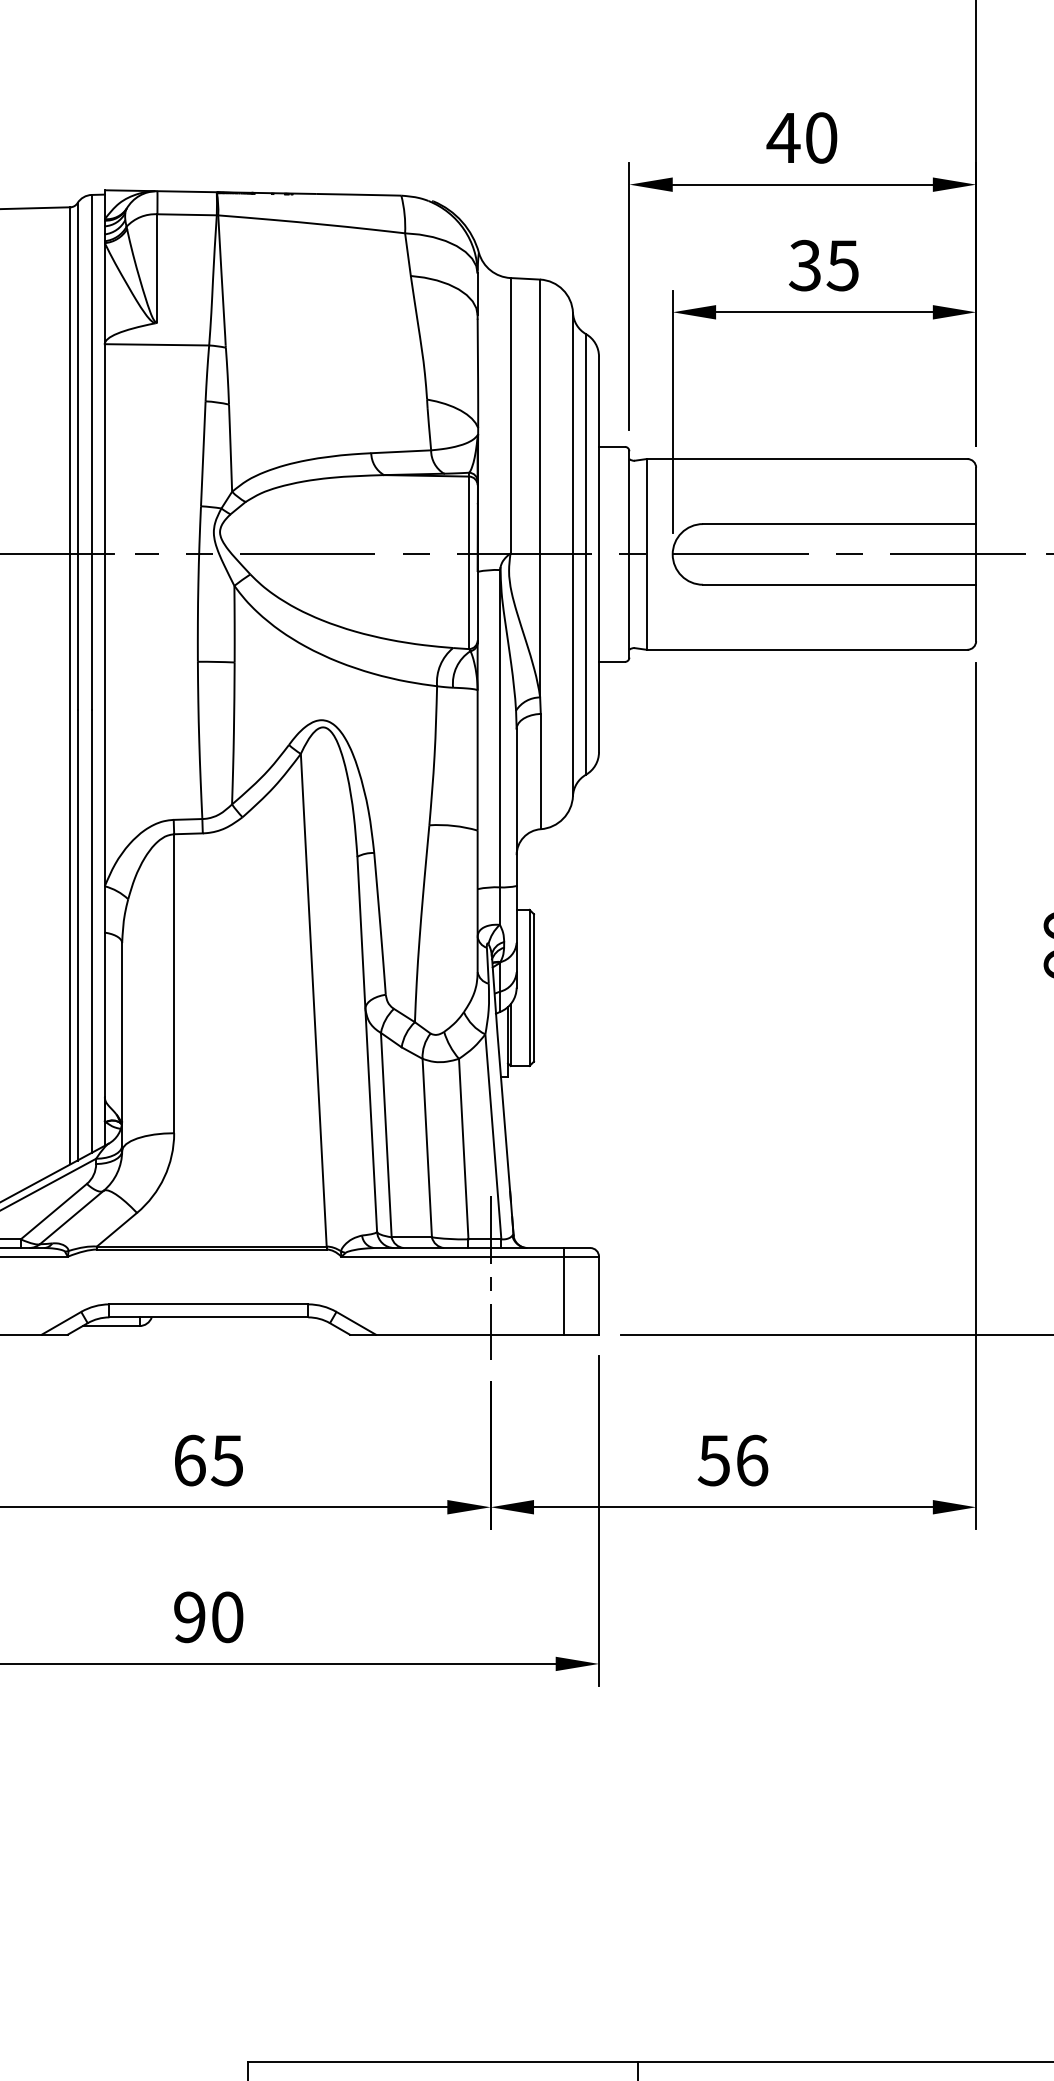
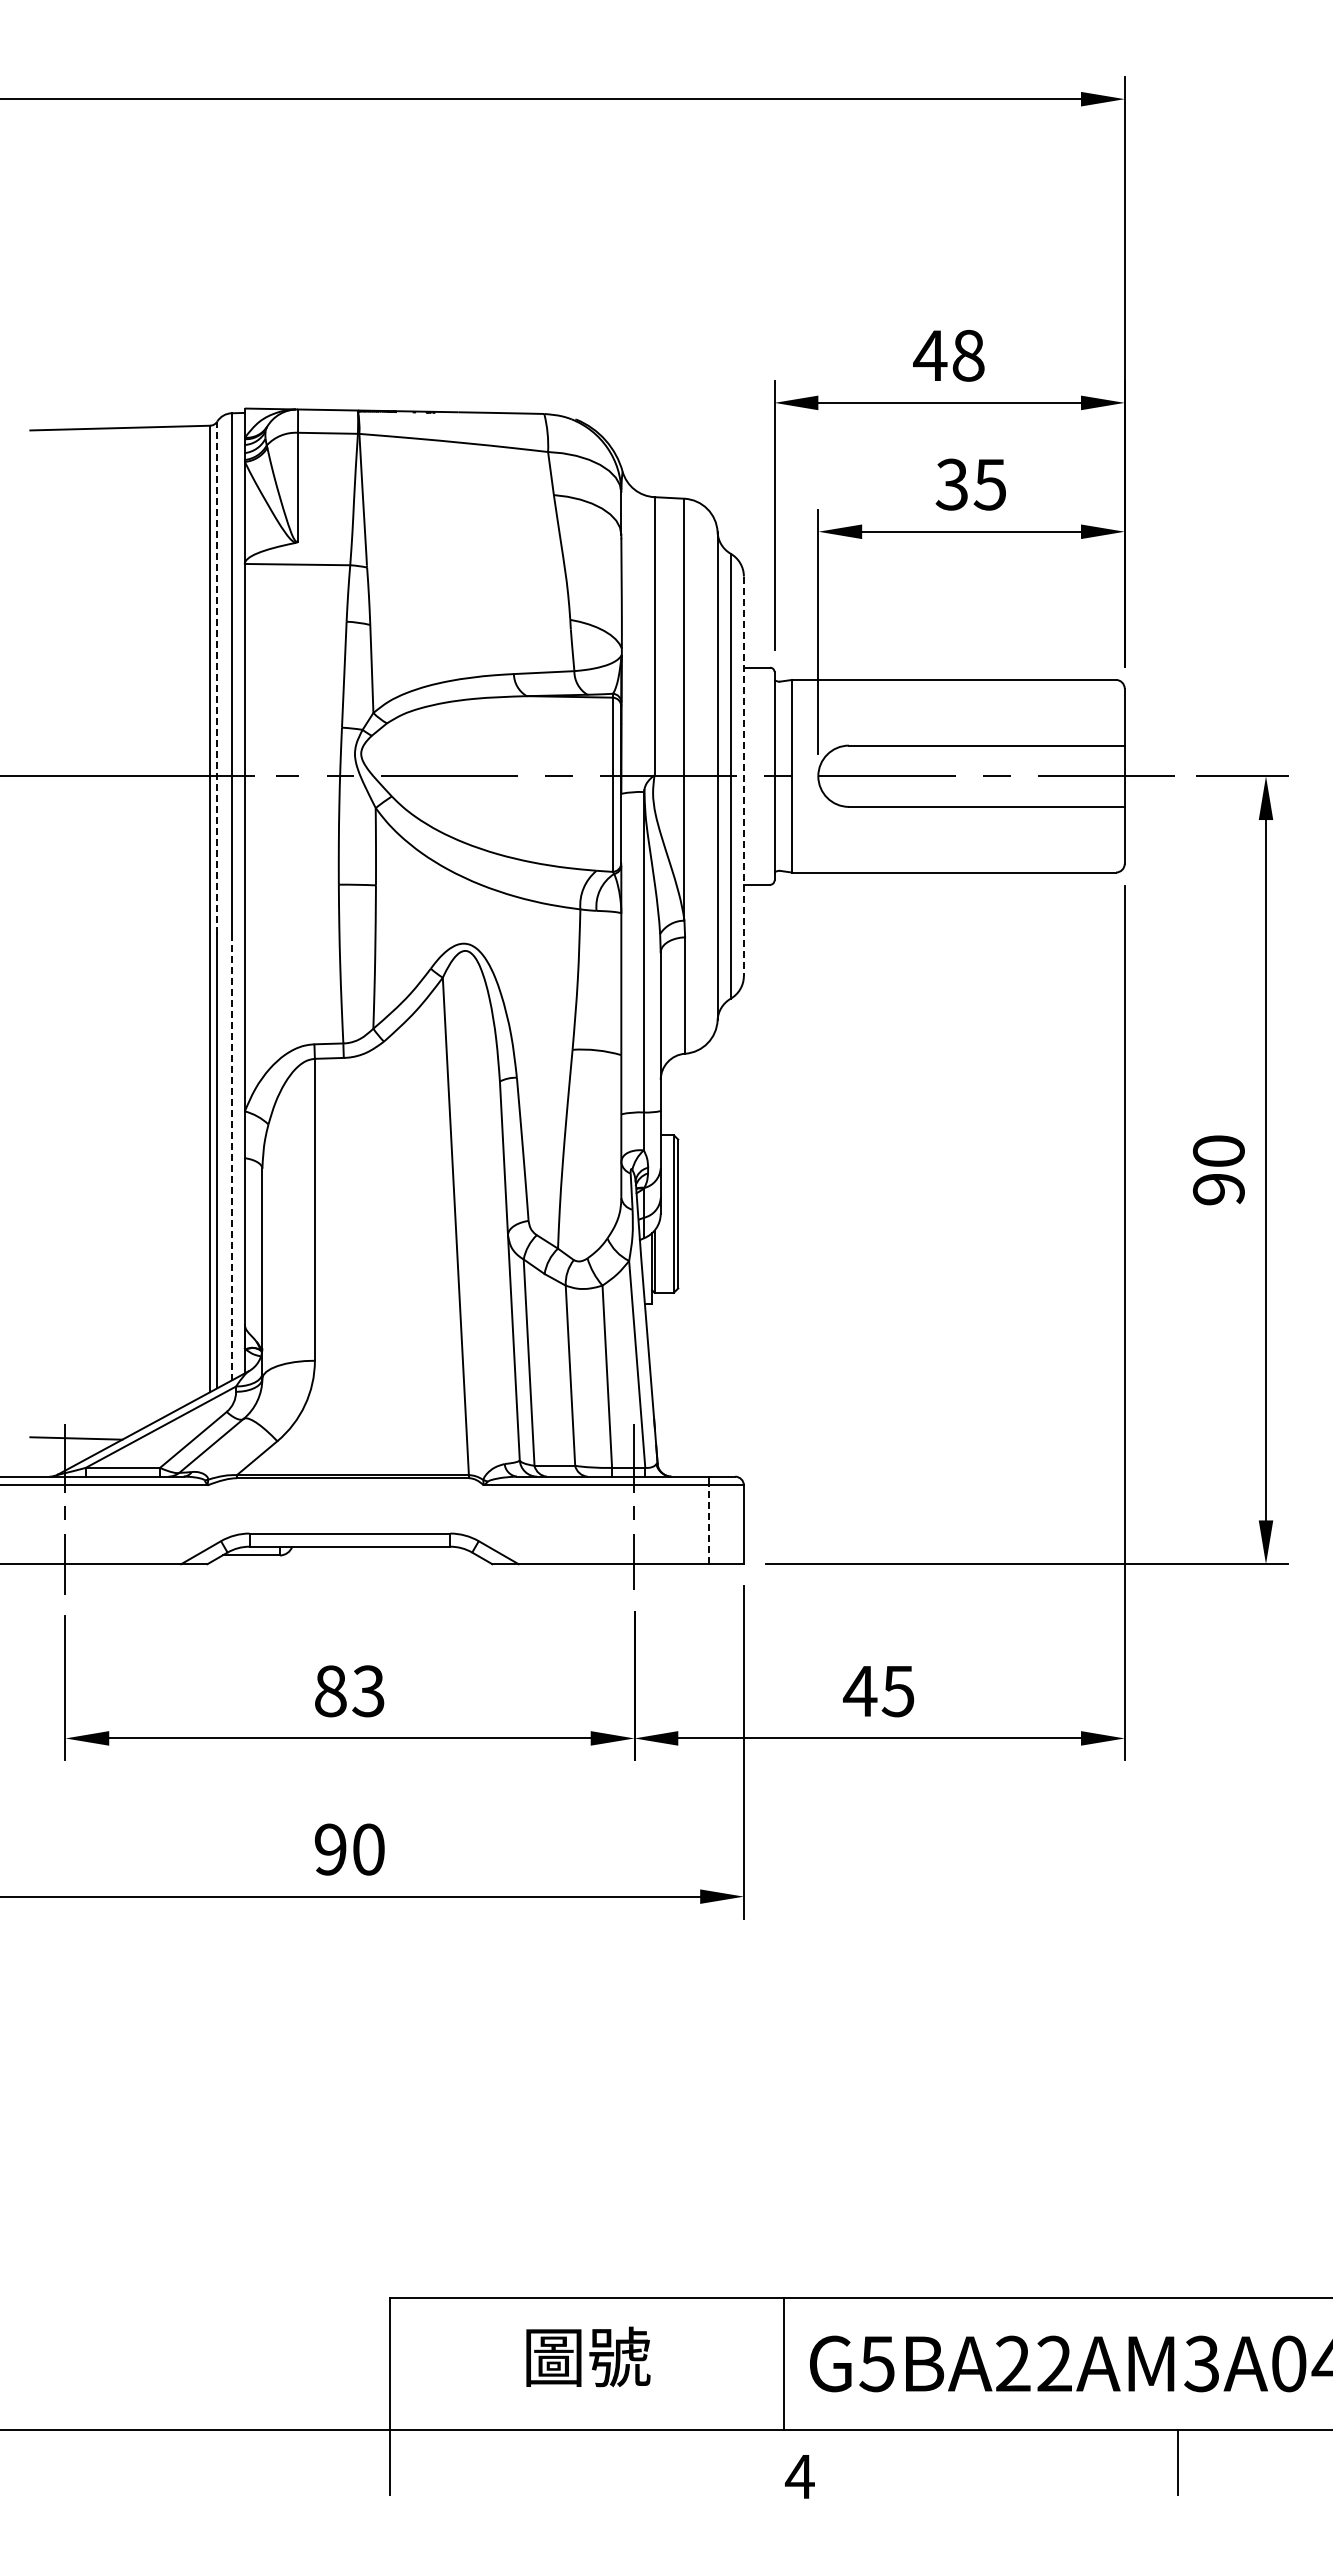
text: (821, 137) -> (968, 355), 40 -> 48
line: (77, 456) -> (217, 677), solid -> dashed
line: (598, 554) -> (743, 776), solid -> dashed
line: (91, 931) -> (231, 1157), solid -> dashed
line: (563, 1295) -> (708, 1524), solid -> dashed
text: (208, 1460) -> (349, 1691), 65 -> 83
text: (732, 1460) -> (878, 1691), 56 -> 45

